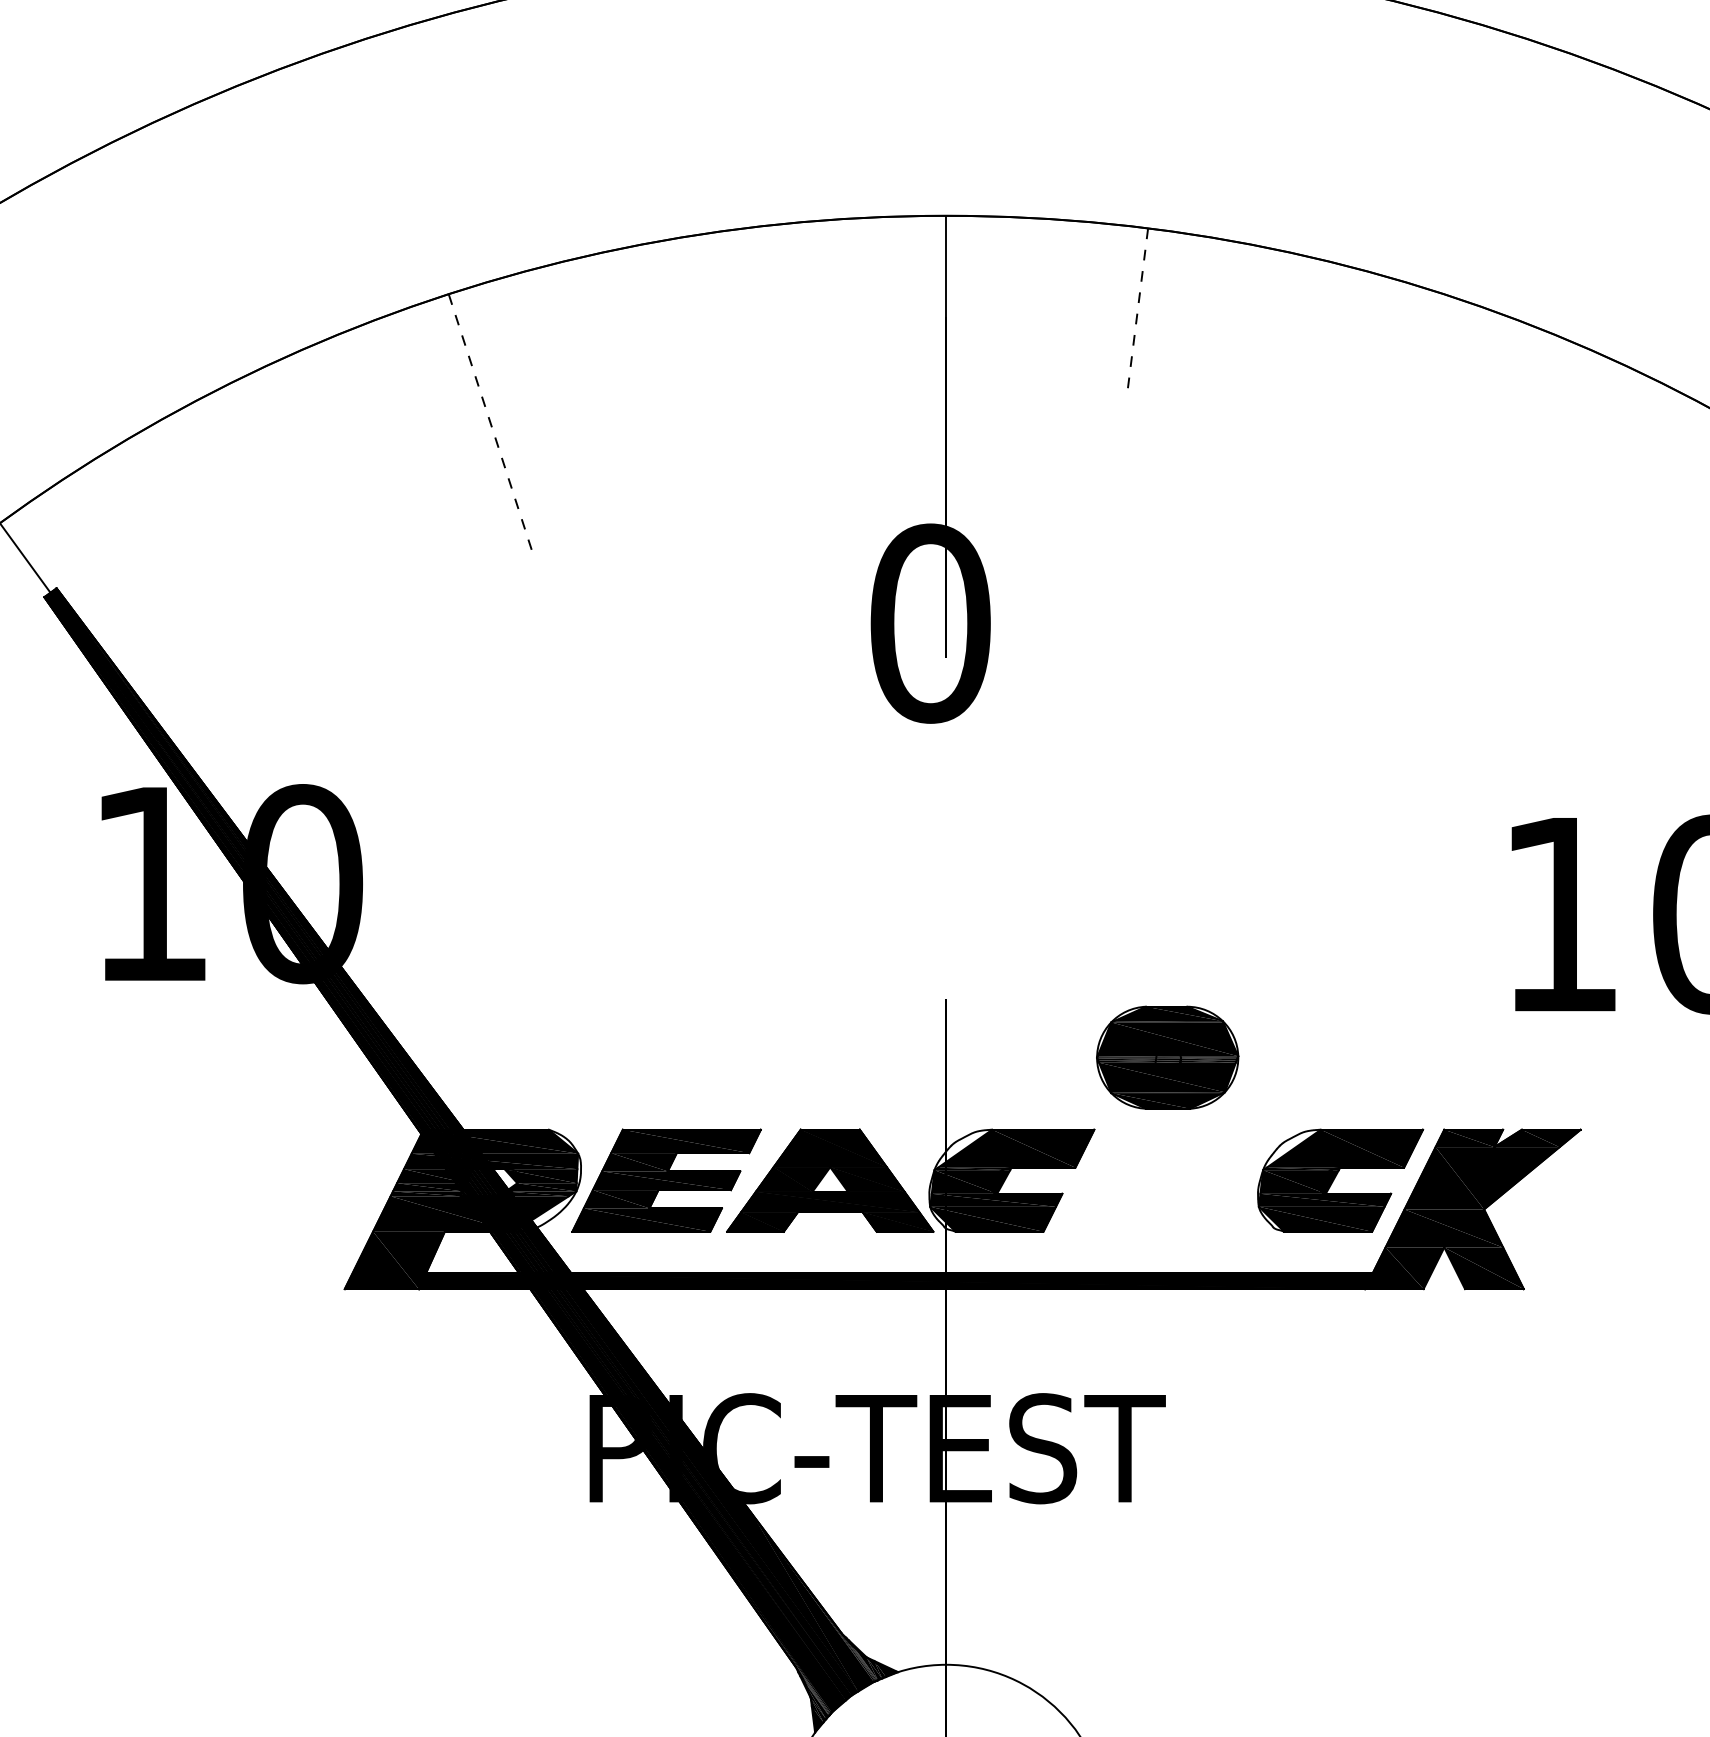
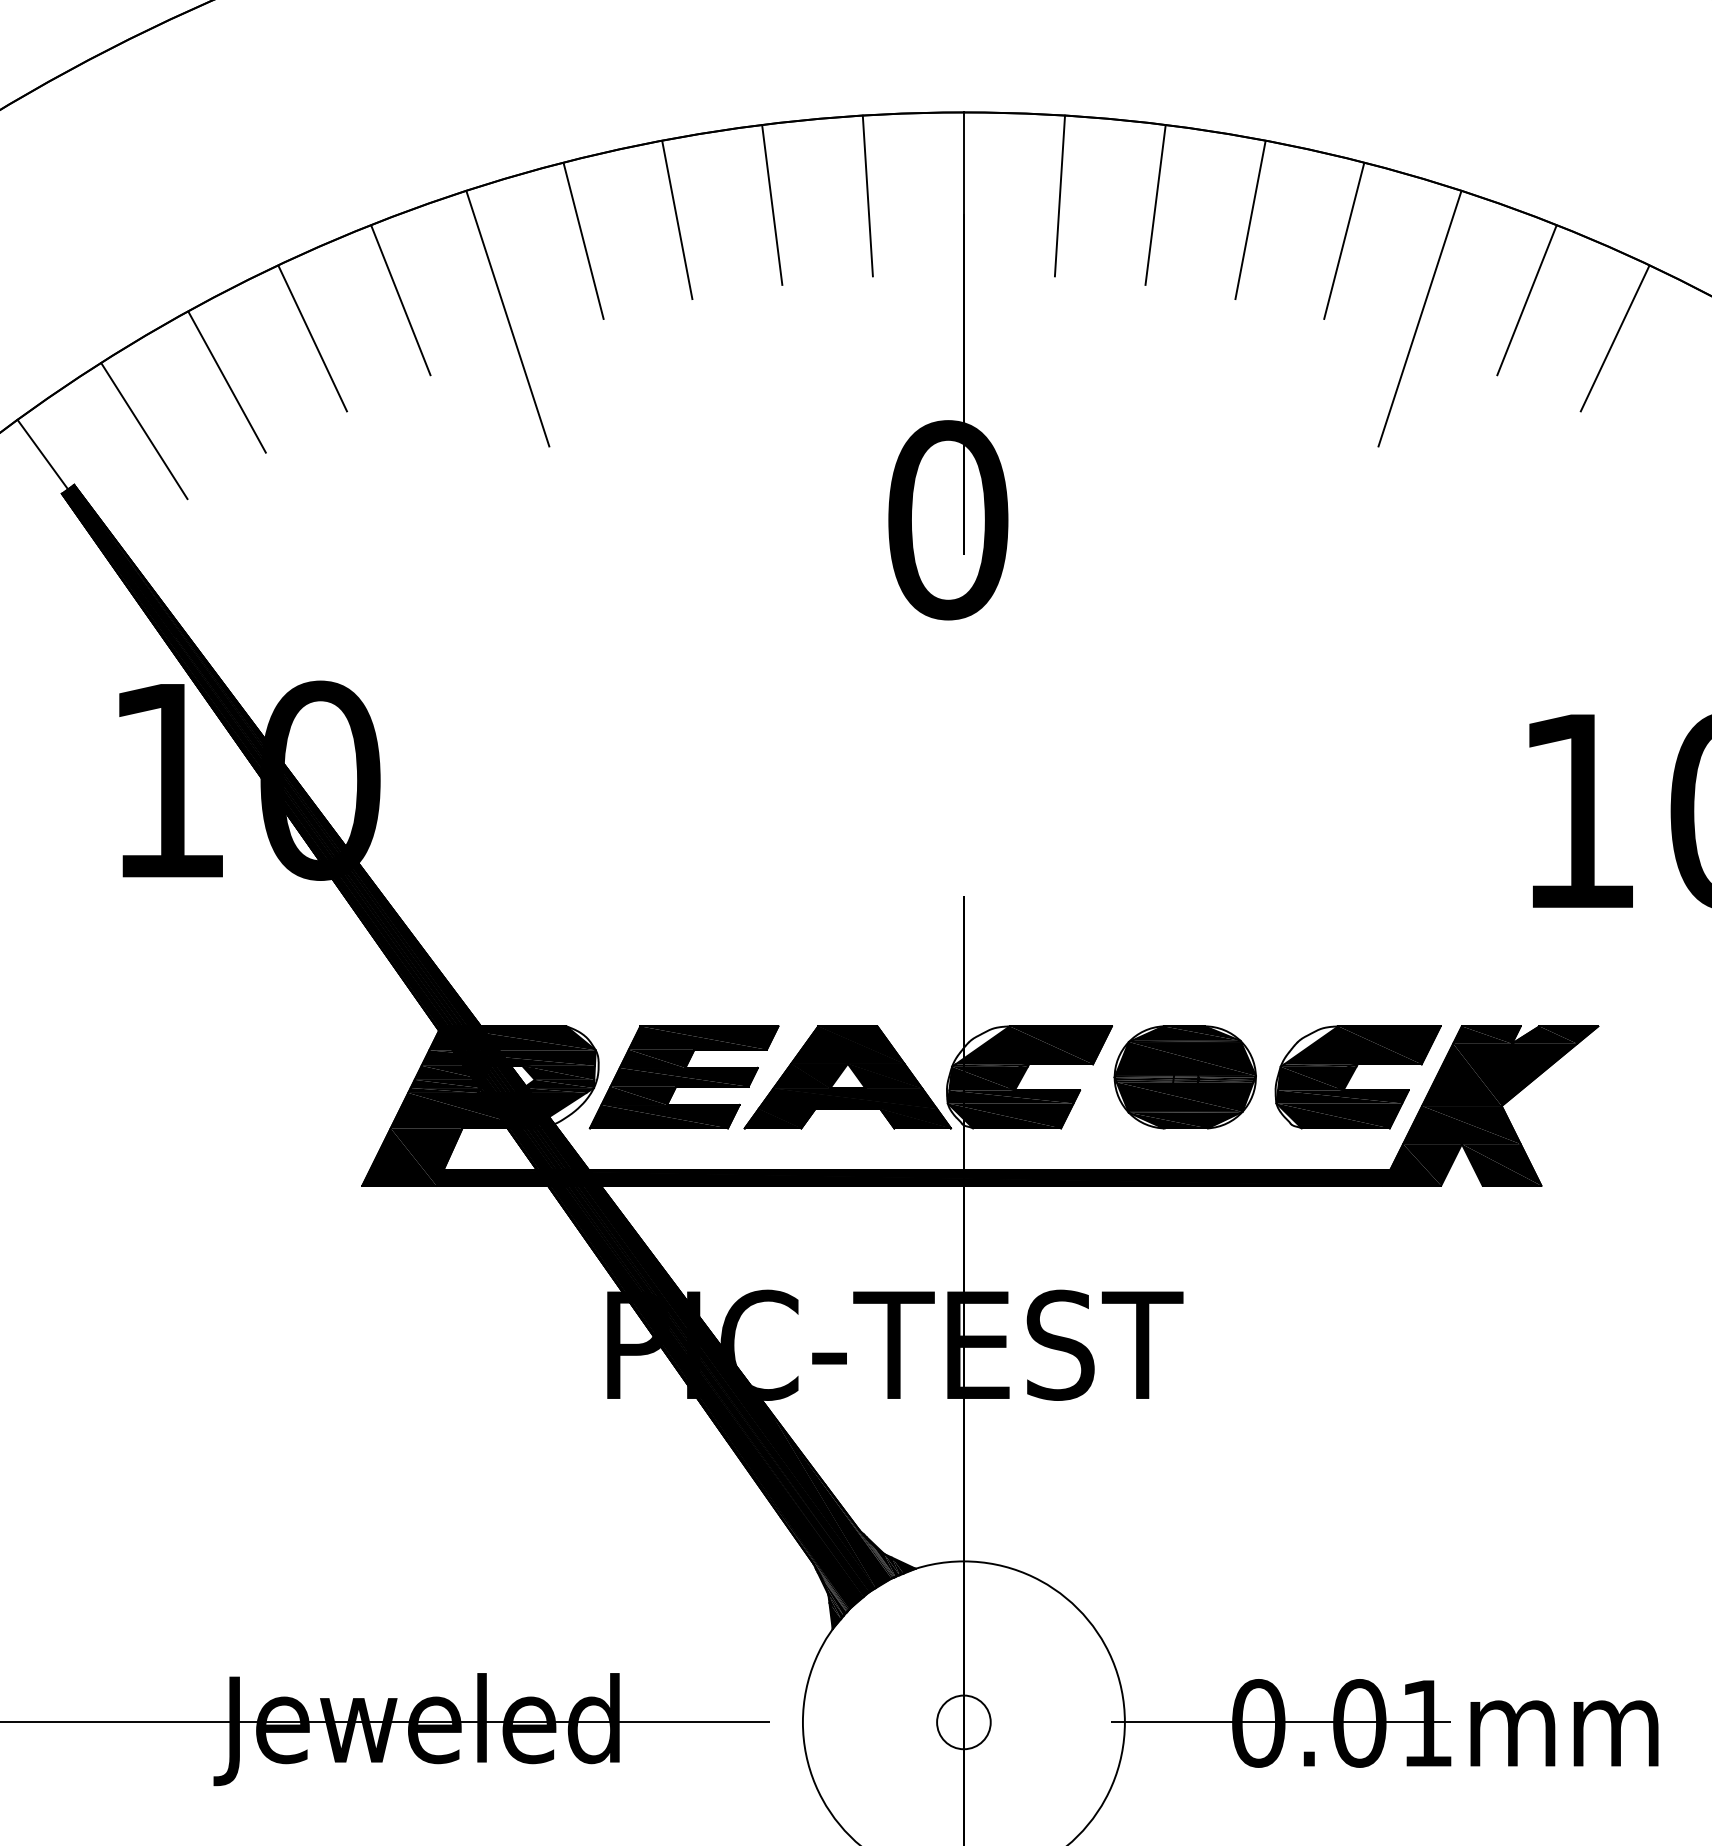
line: (849, 298) -> (867, 195), added
line: (1041, 298) -> (1059, 195), added
line: (754, 307) -> (772, 204), added
line: (1137, 308) -> (1155, 205), dashed -> solid
line: (659, 323) -> (677, 220), added
line: (1232, 323) -> (1250, 220), added
line: (565, 343) -> (583, 240), added
line: (1326, 343) -> (1344, 240), added
line: (382, 403) -> (400, 300), added
line: (1508, 403) -> (1526, 300), added
line: (1401, 421) -> (1419, 318), added
line: (490, 422) -> (508, 319), dashed -> solid
line: (294, 441) -> (312, 338), added
line: (1596, 441) -> (1614, 338), added
line: (208, 484) -> (226, 381), added
line: (126, 534) -> (144, 431), added
part: (1166, 1057) -> (1184, 1077), moved

